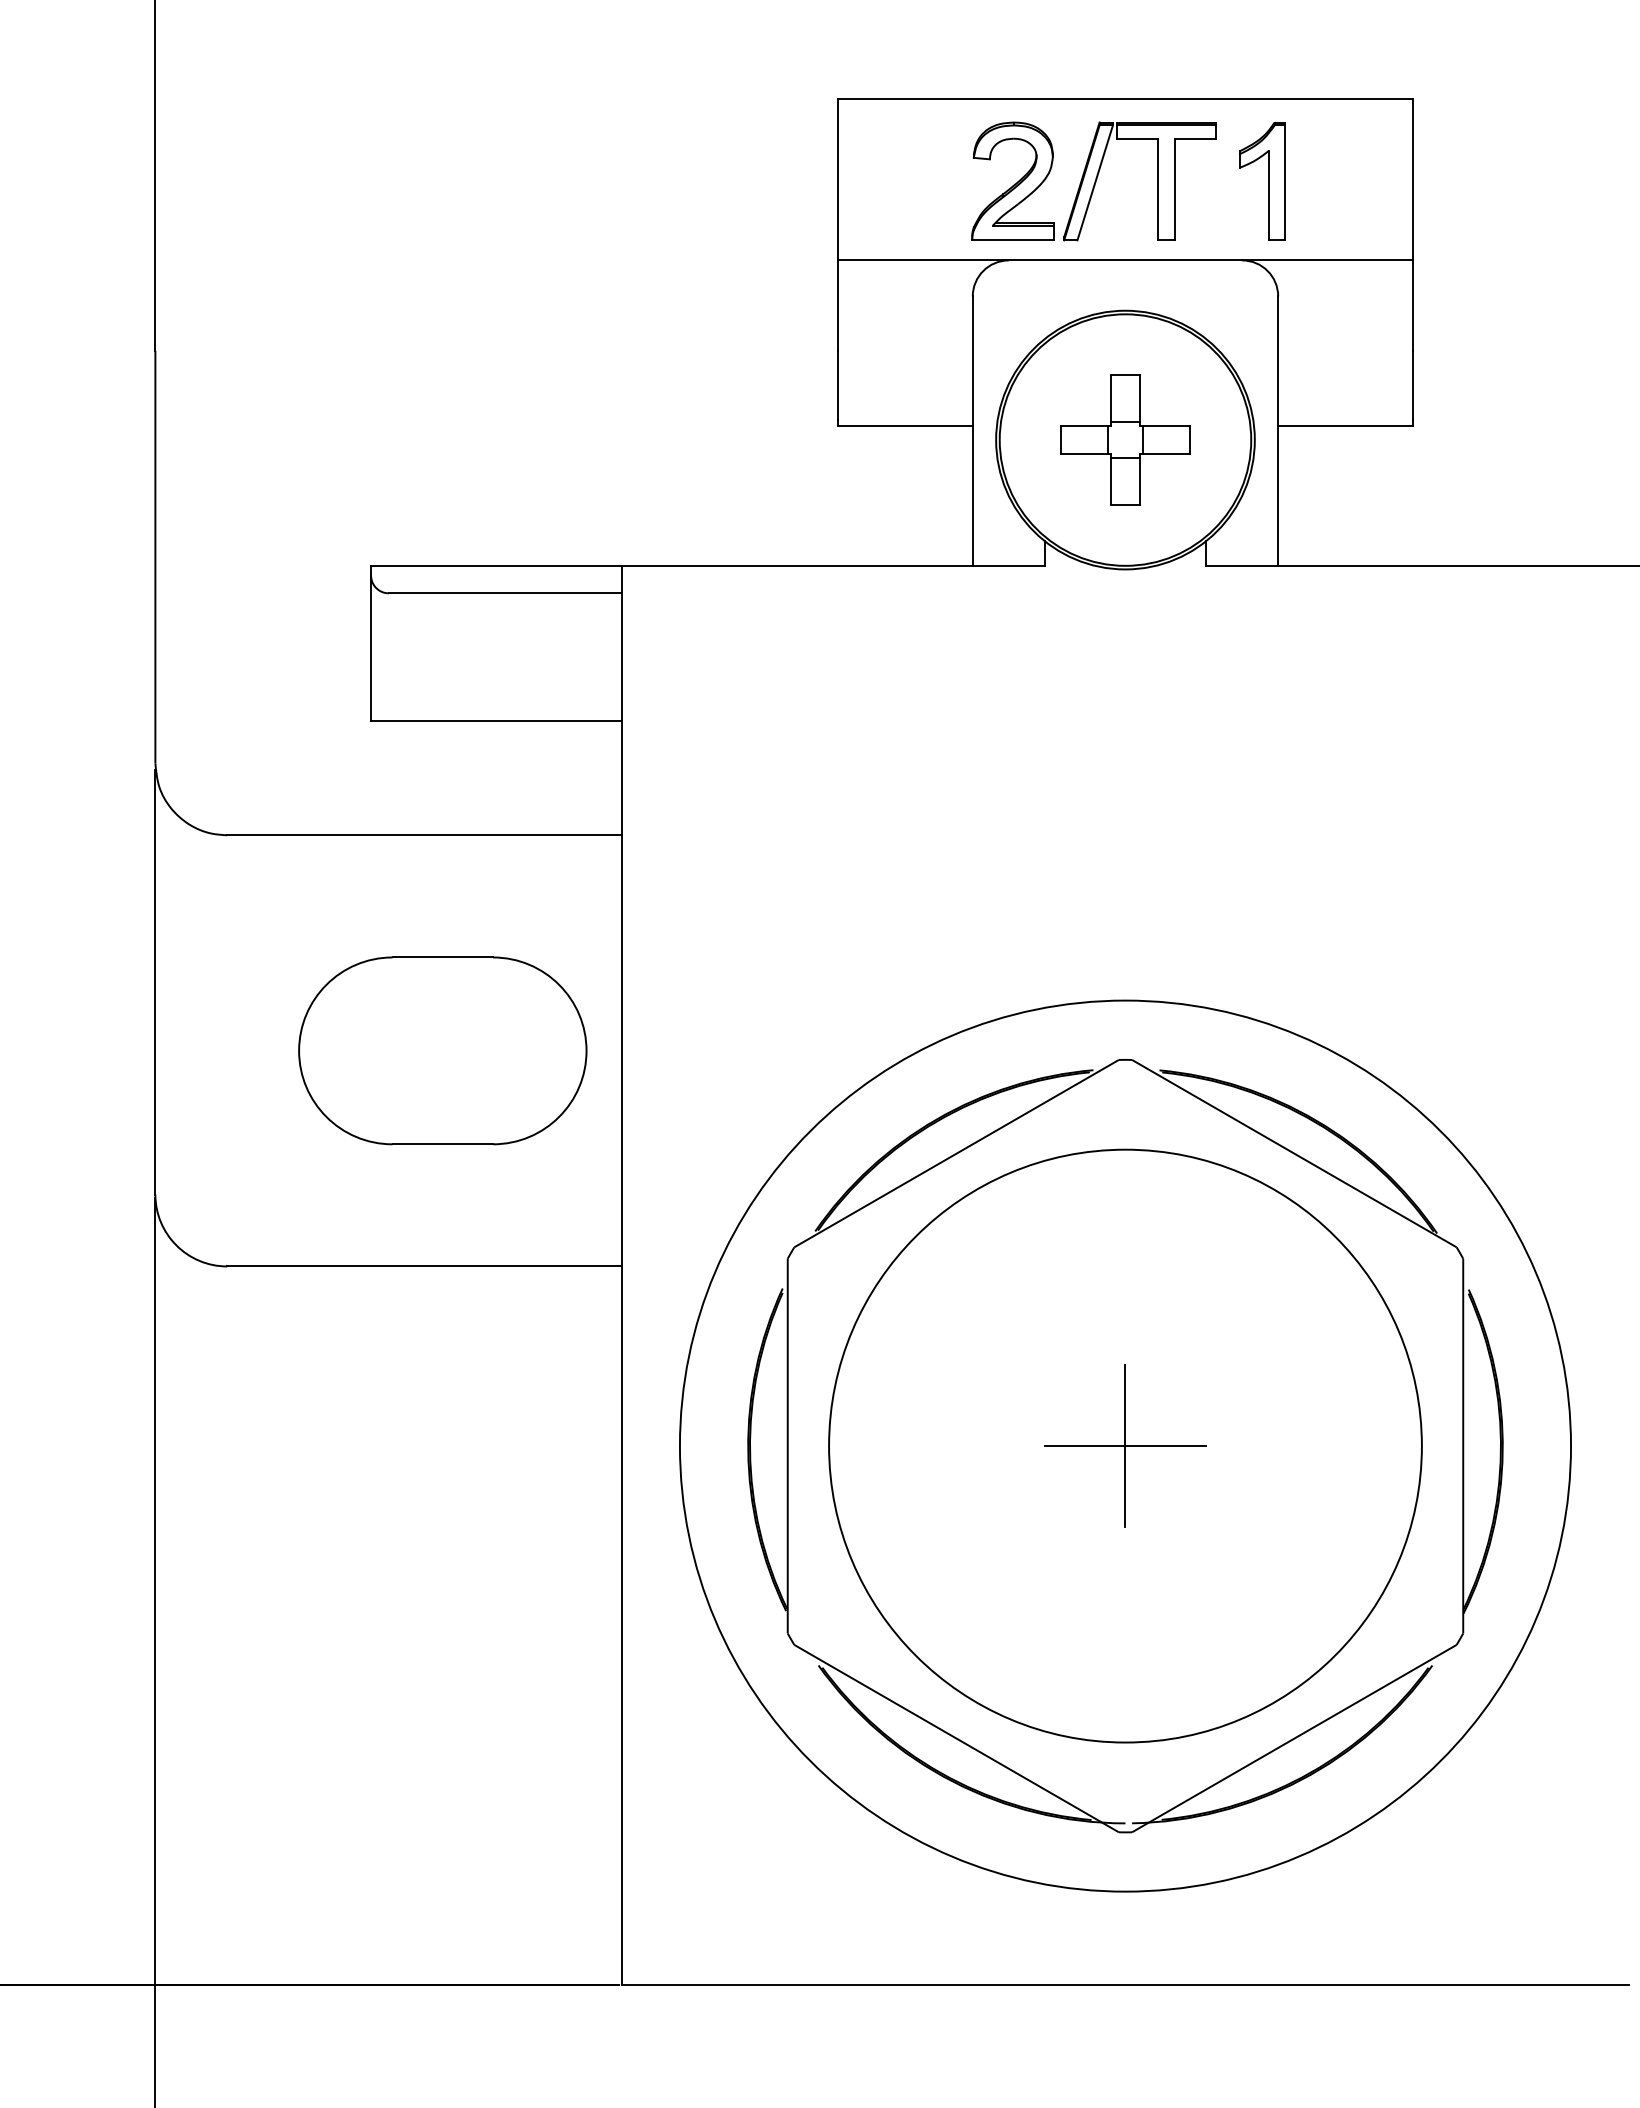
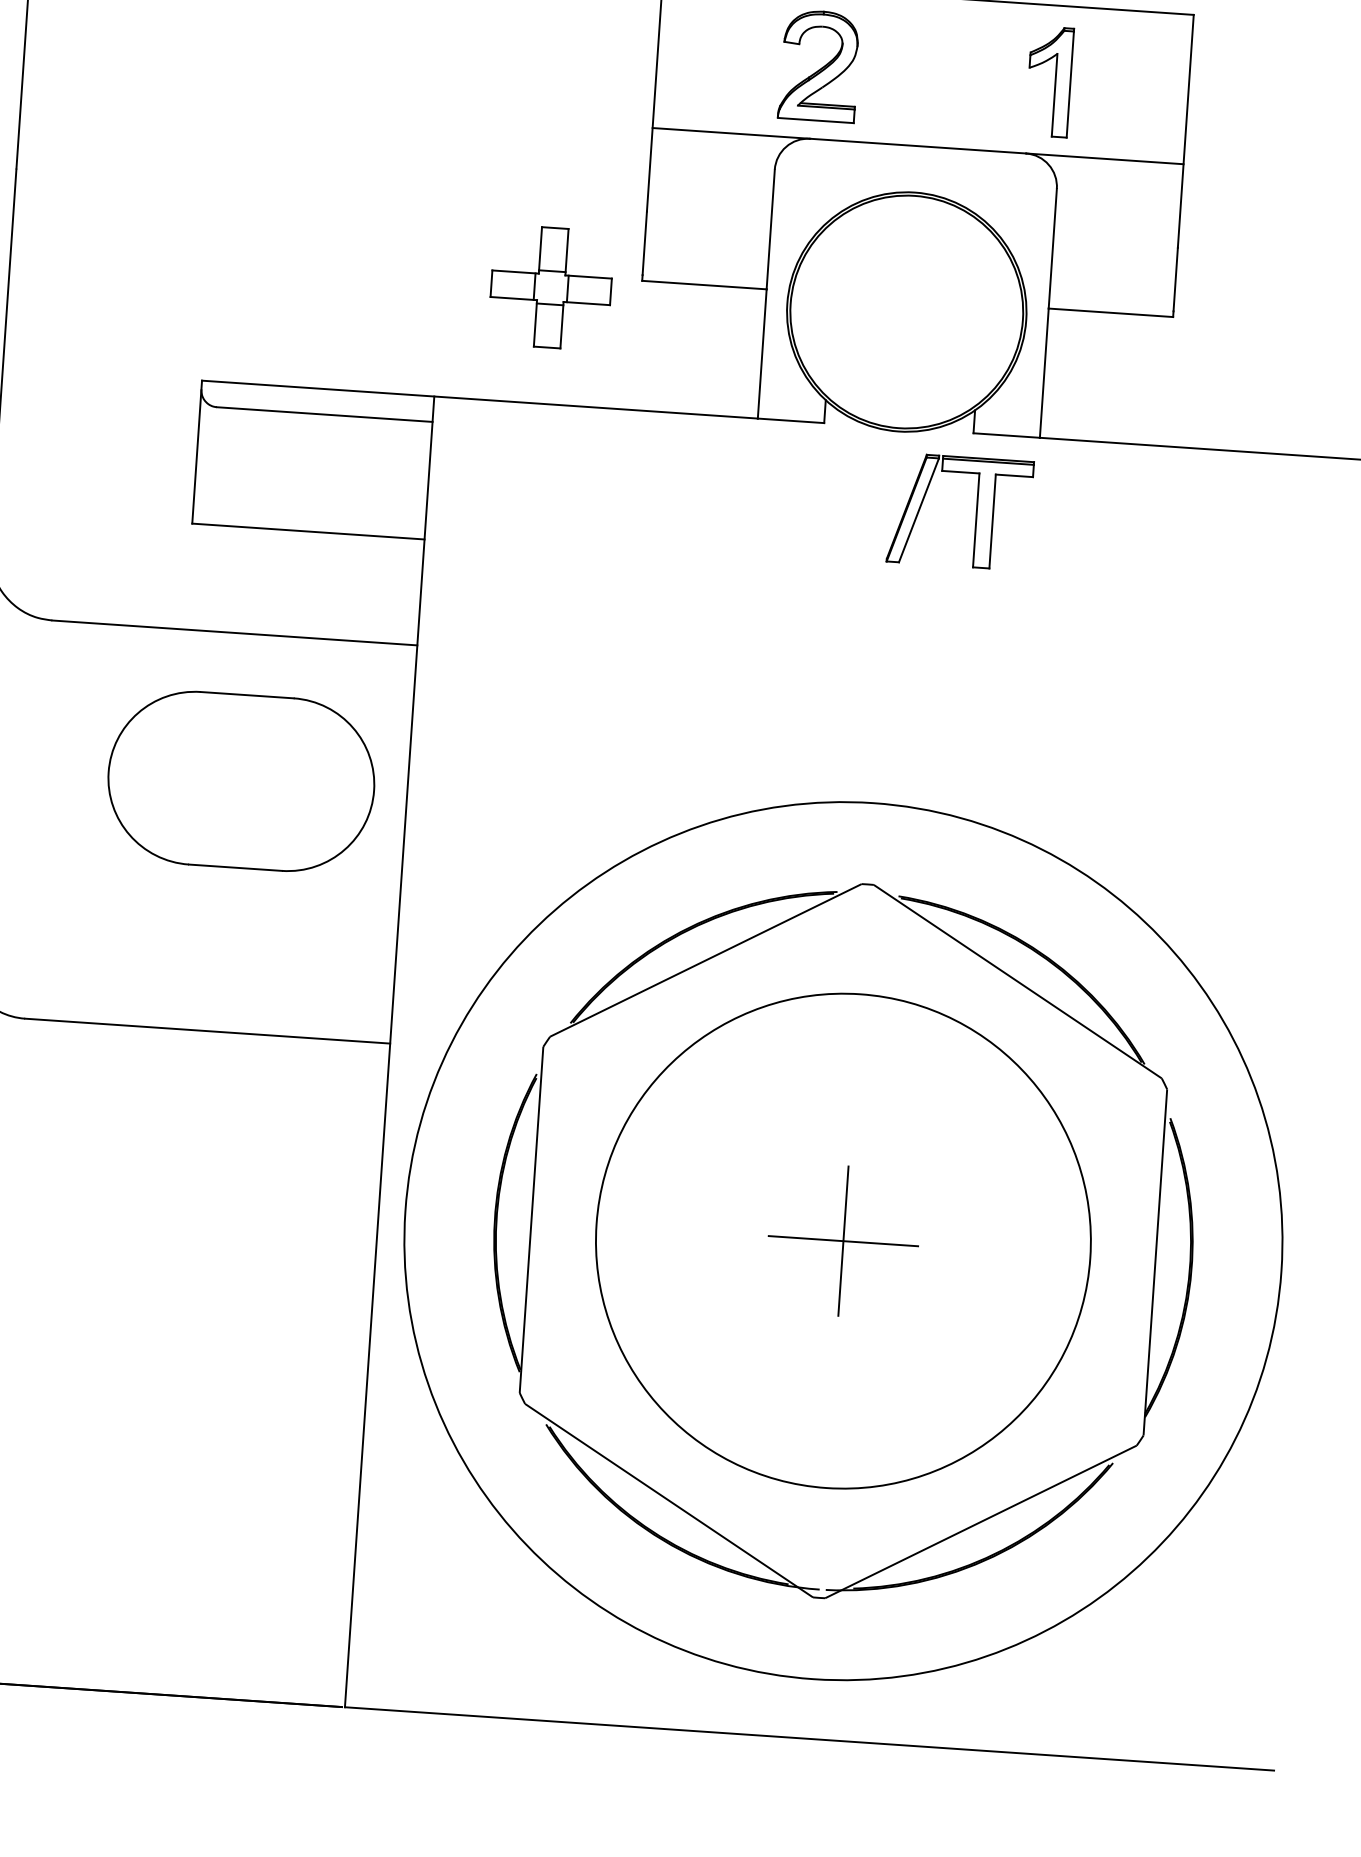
part: (1157, 181) -> (976, 512), moved
part: (1125, 439) -> (551, 287), moved
part: (442, 1050) -> (241, 781), moved
circle: (1125, 1445) -> (843, 1240), size x0.6
circle: (1125, 1445) -> (843, 1240), size x1.6

